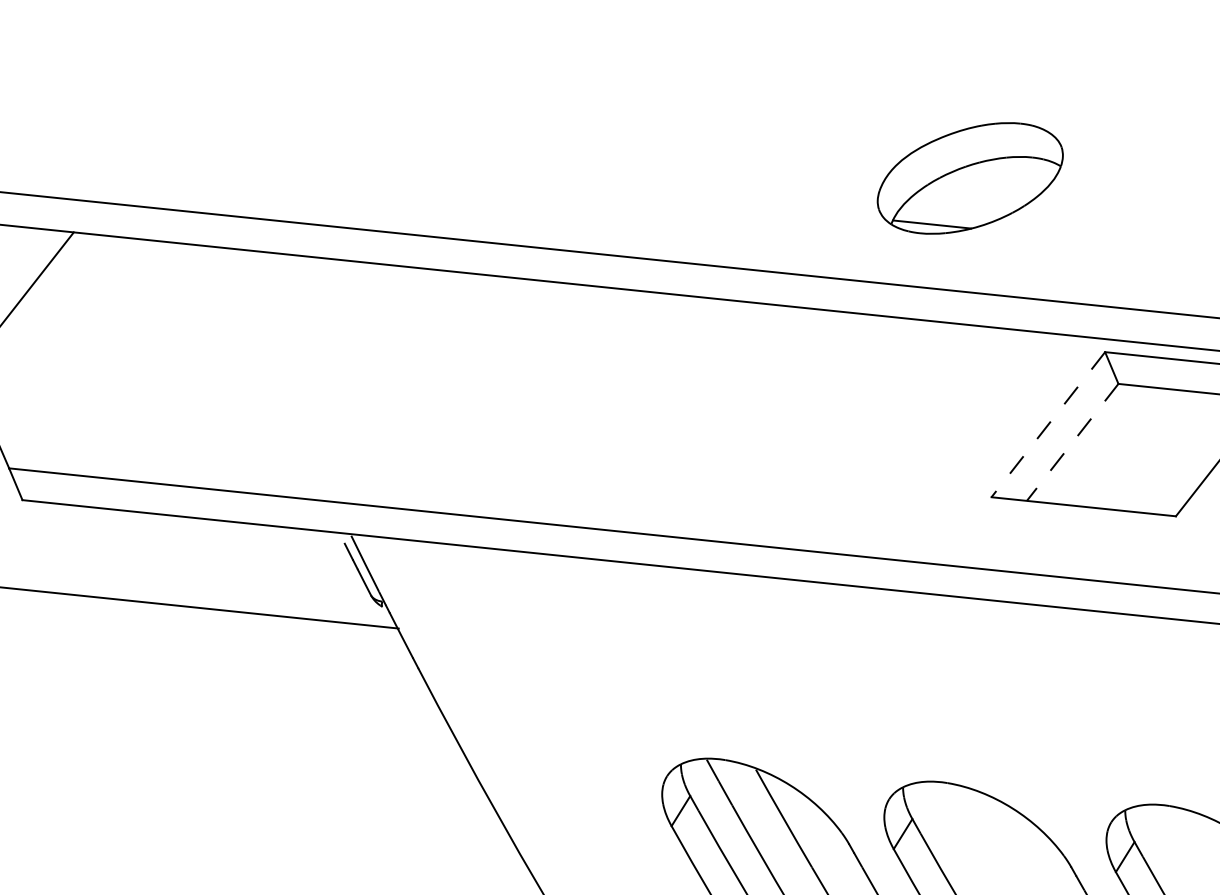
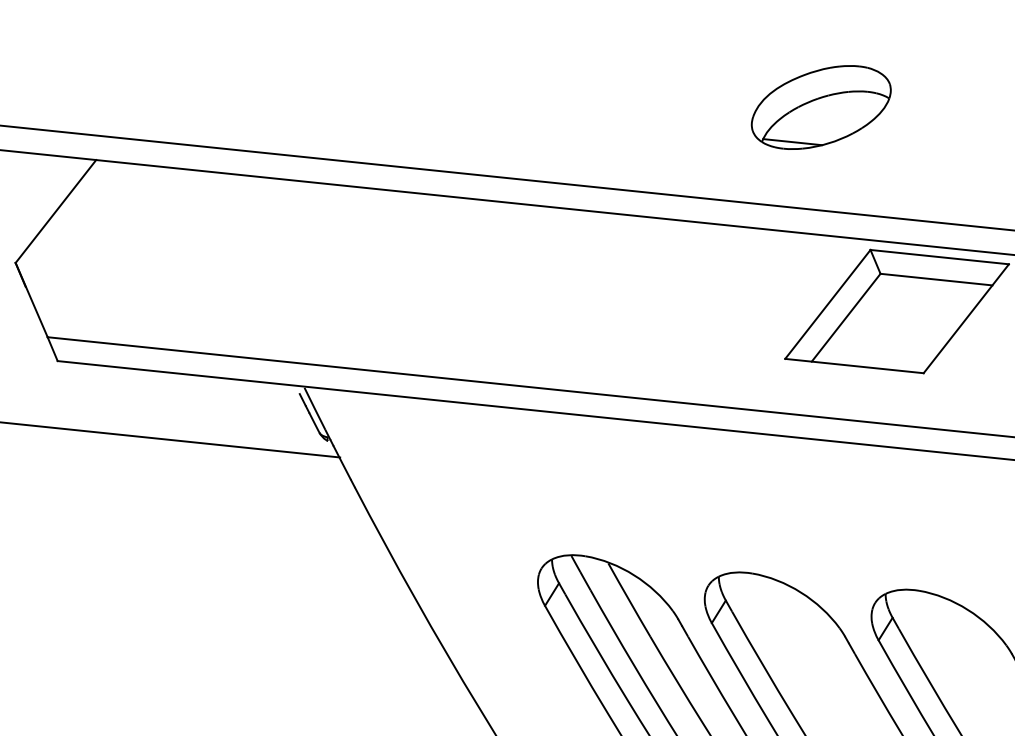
part: (969, 178) -> (820, 107), moved
line: (1047, 424) -> (827, 304), dashed -> solid
line: (1073, 442) -> (846, 317), dashed -> solid

